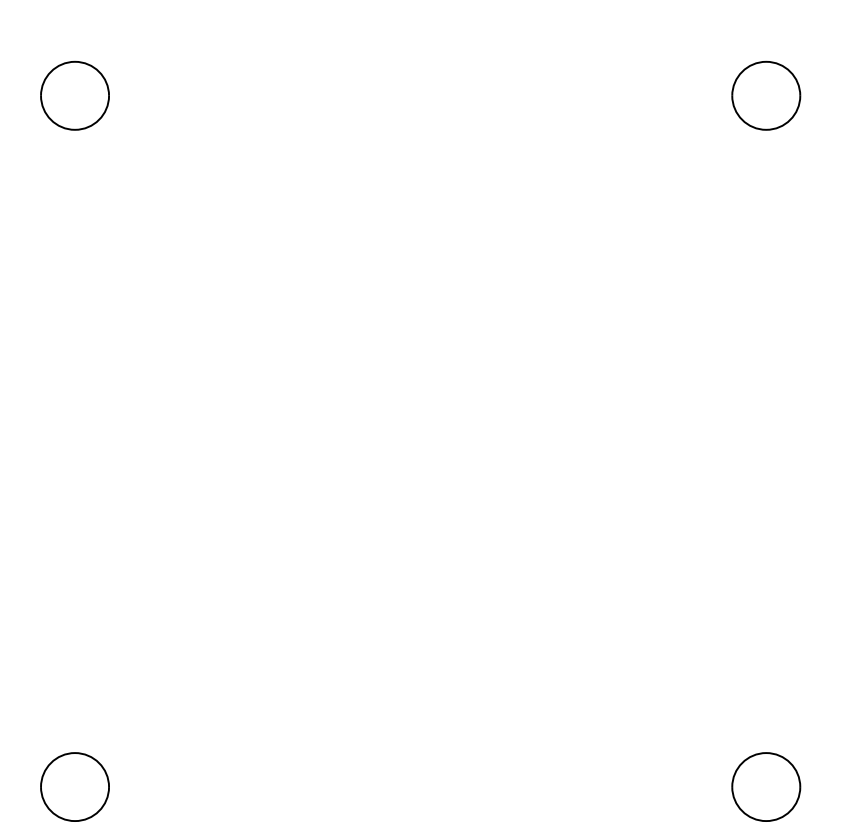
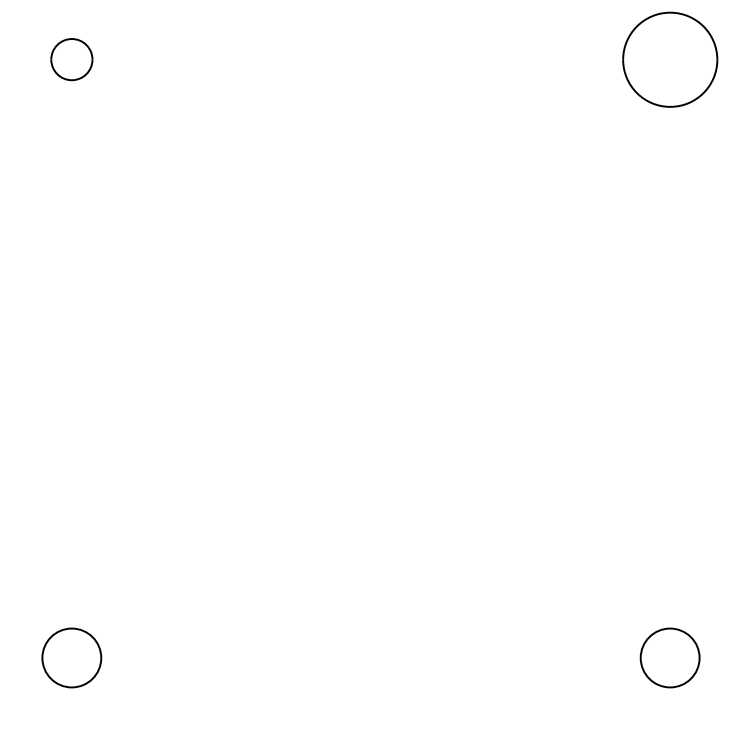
part: (74, 95) -> (71, 59), size x0.7
part: (765, 95) -> (669, 59), size x1.6

